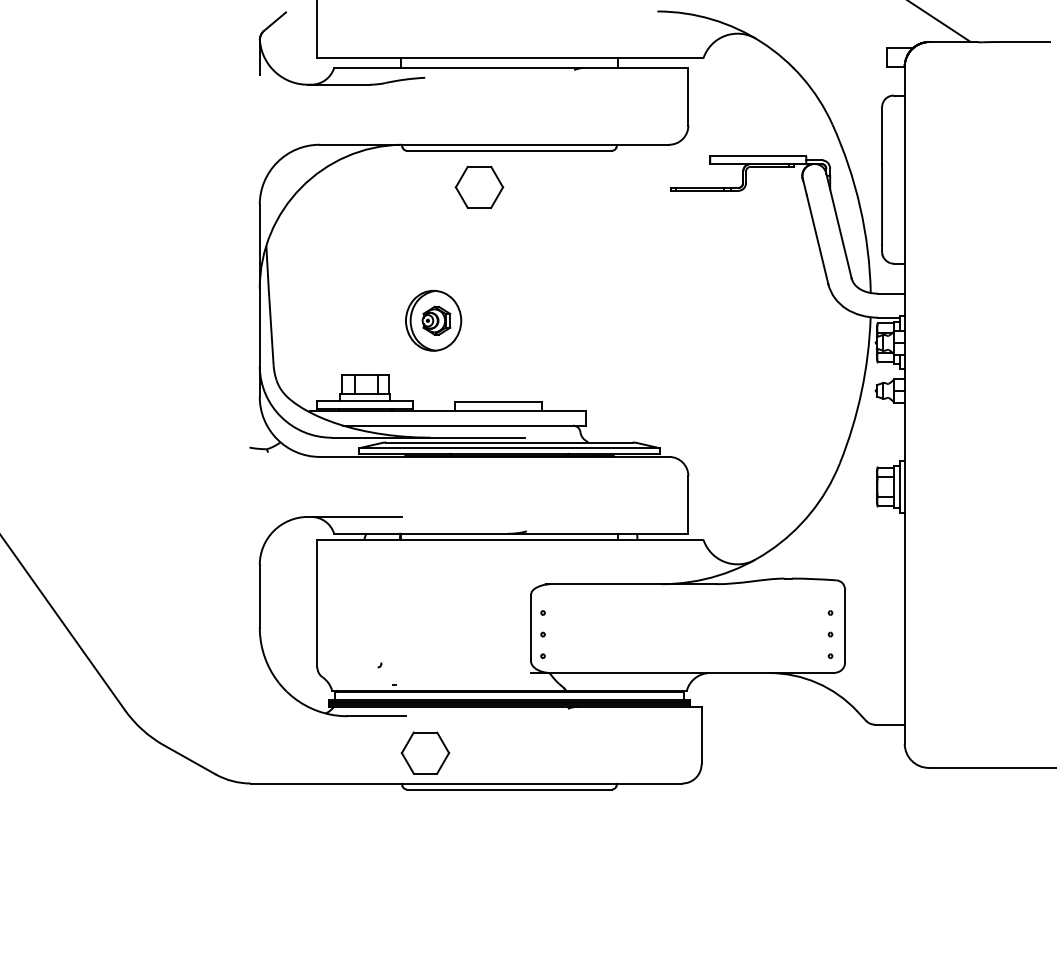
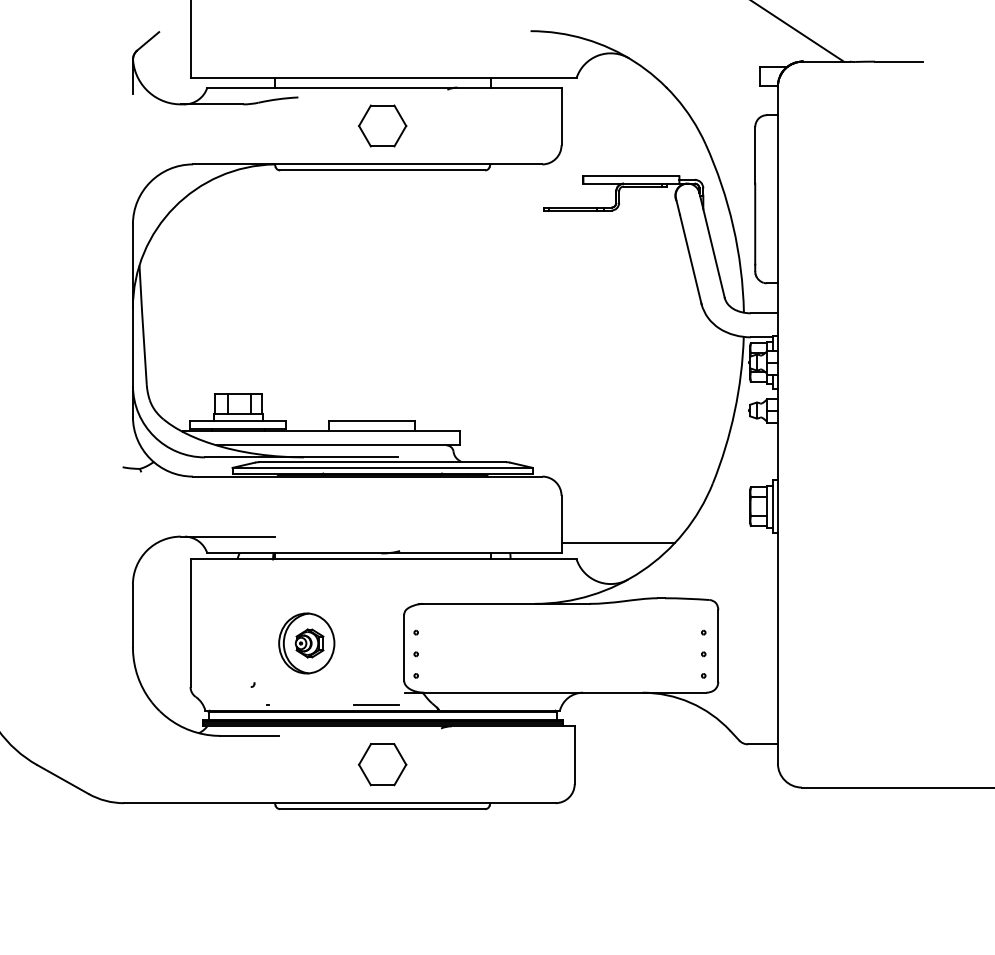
part: (479, 186) -> (382, 125), moved
part: (433, 320) -> (306, 643), moved
line: (745, 522) -> (618, 542), added
line: (502, 685) -> (375, 705), added
part: (425, 752) -> (382, 764), moved

